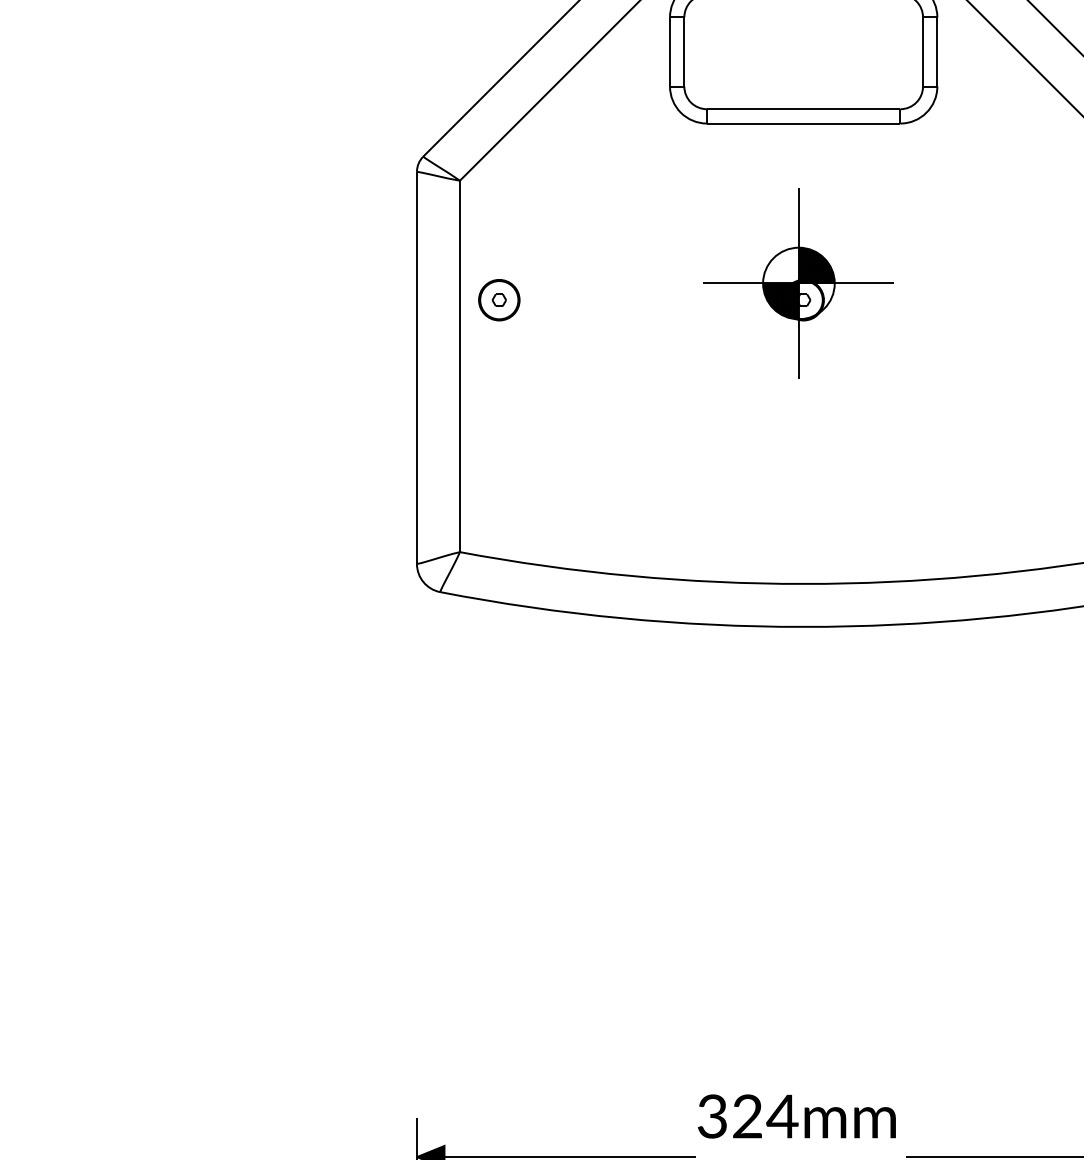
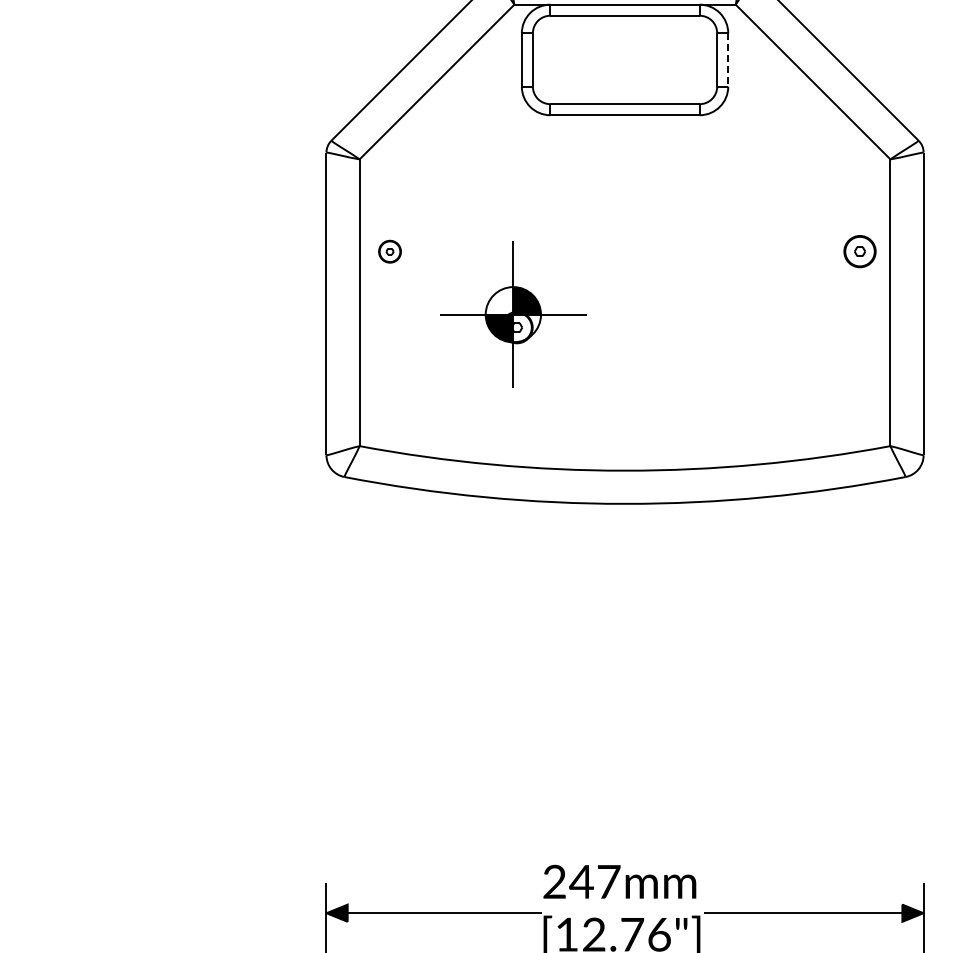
line: (937, 51) -> (728, 59), solid -> dashed
part: (799, 283) -> (513, 314), moved
part: (498, 300) -> (389, 251), size x0.7
text: (748, 1116) -> (582, 881), 324mm -> 247mm

